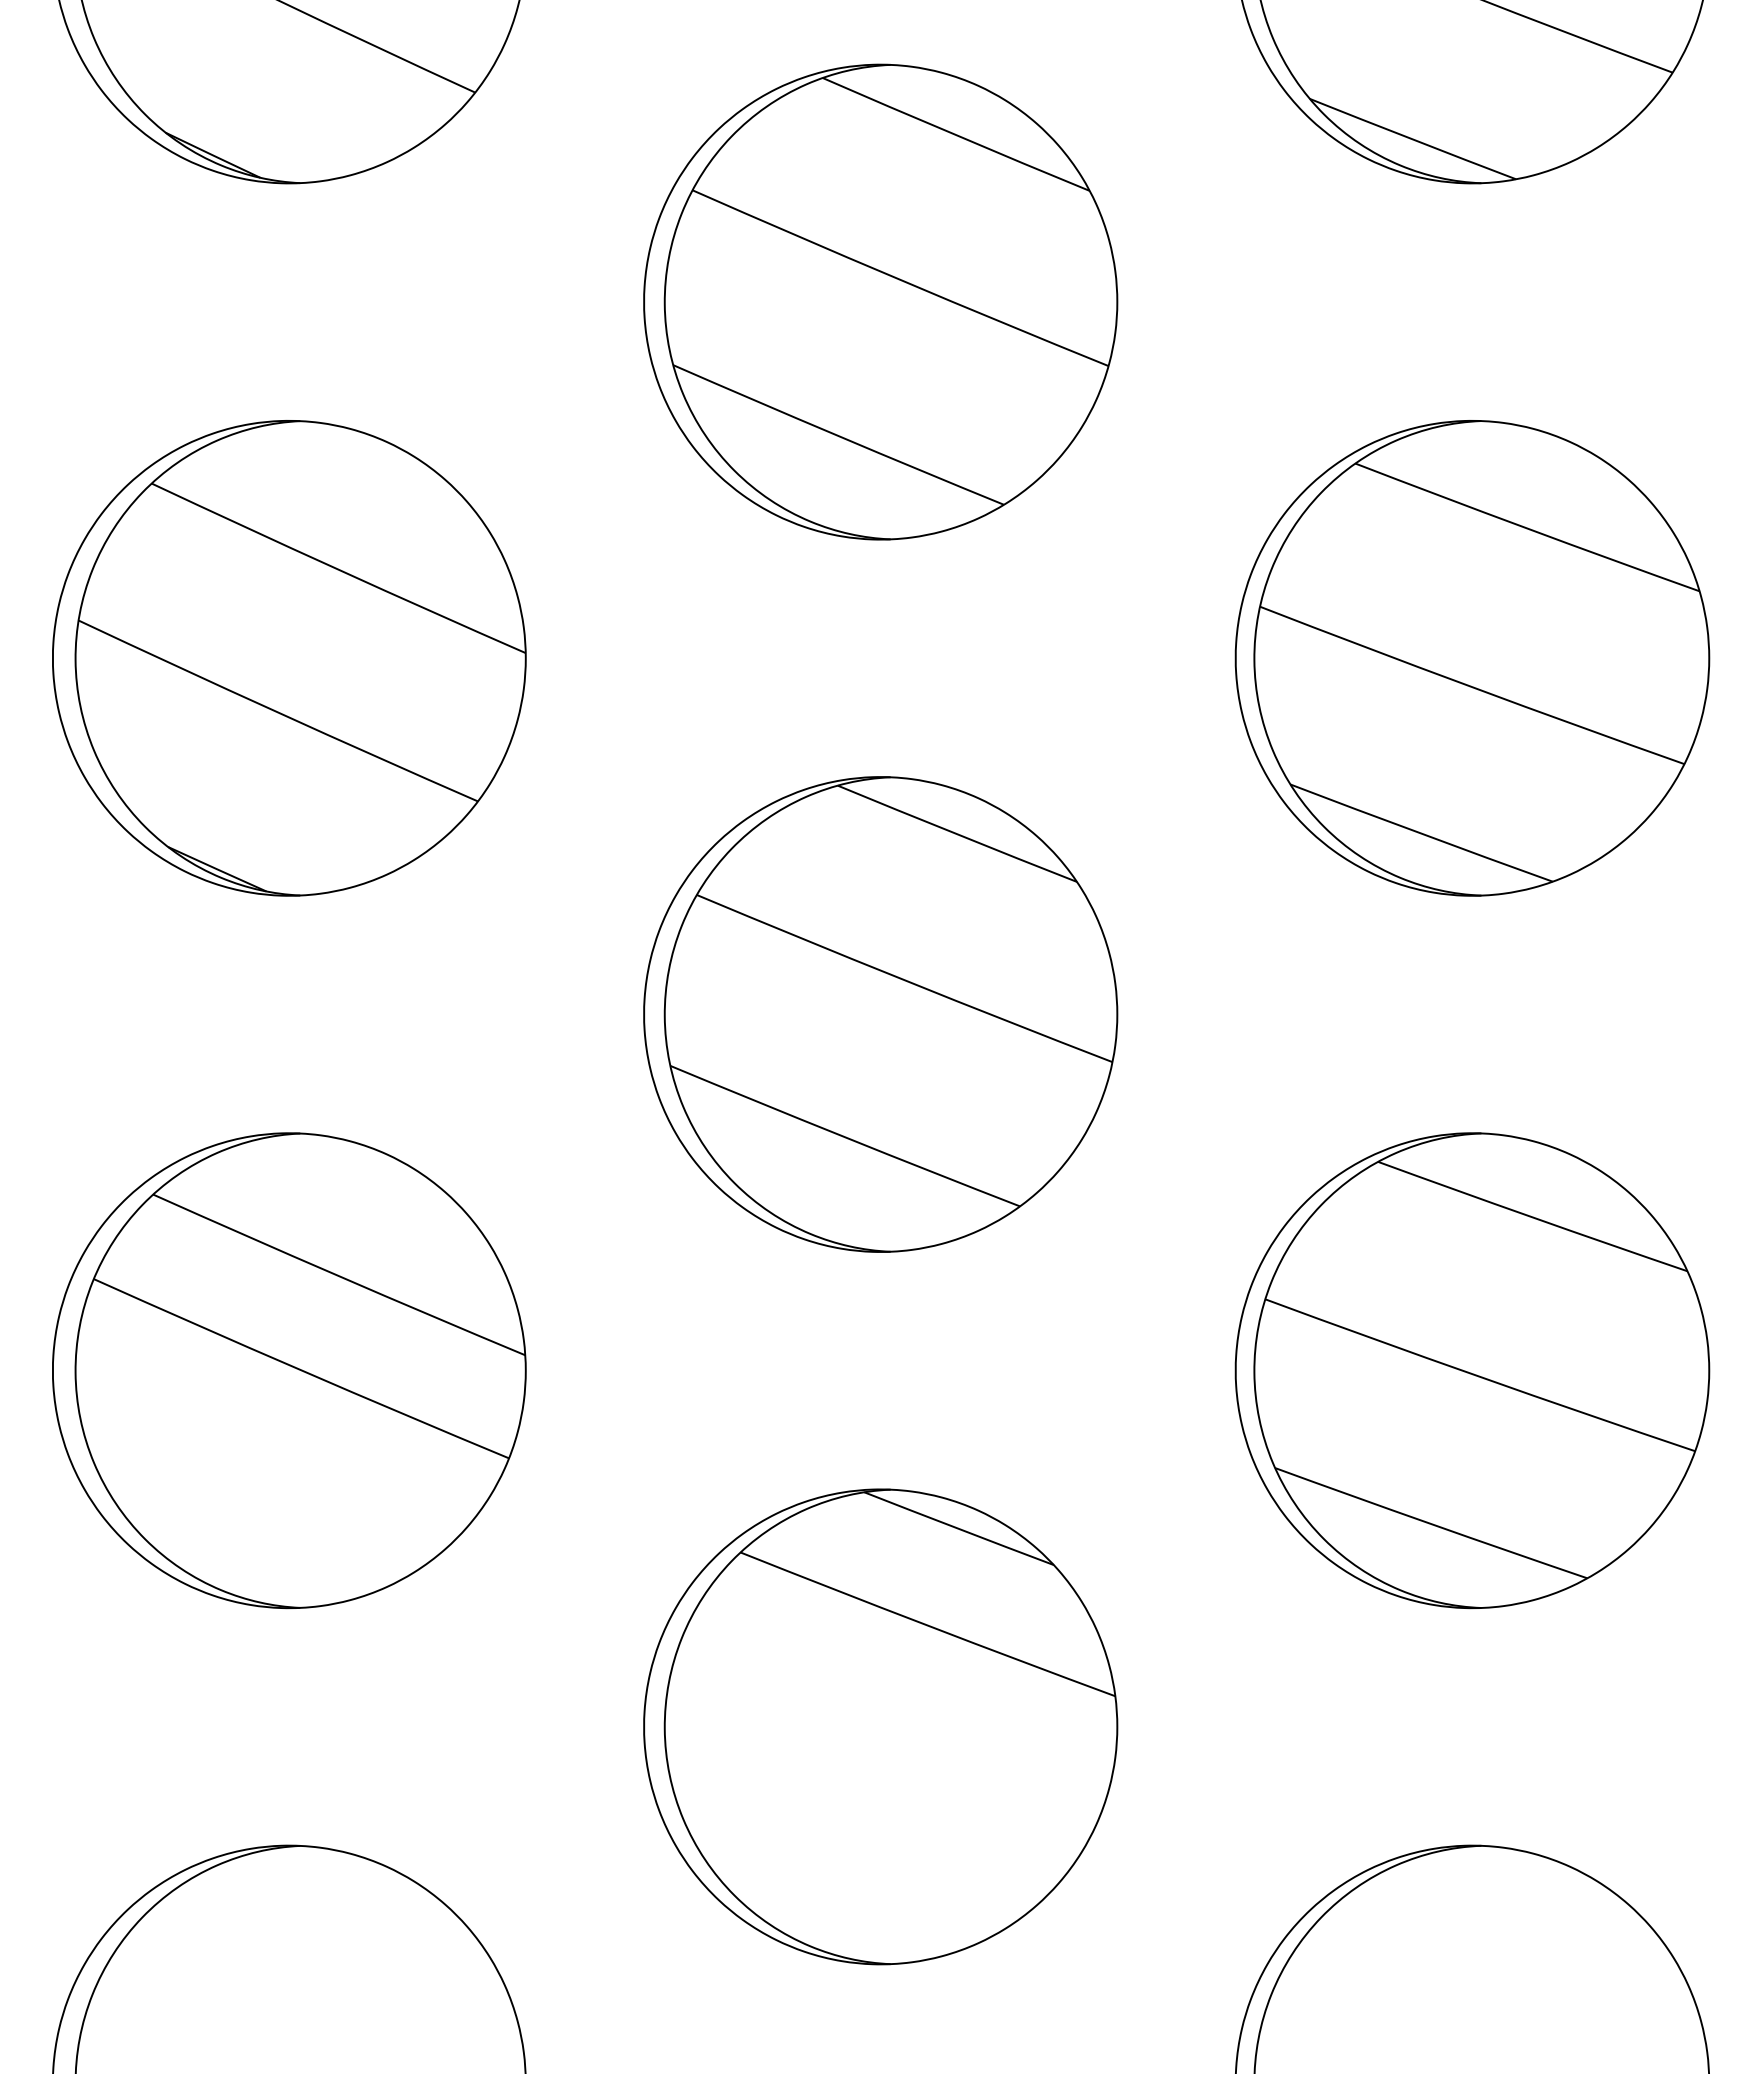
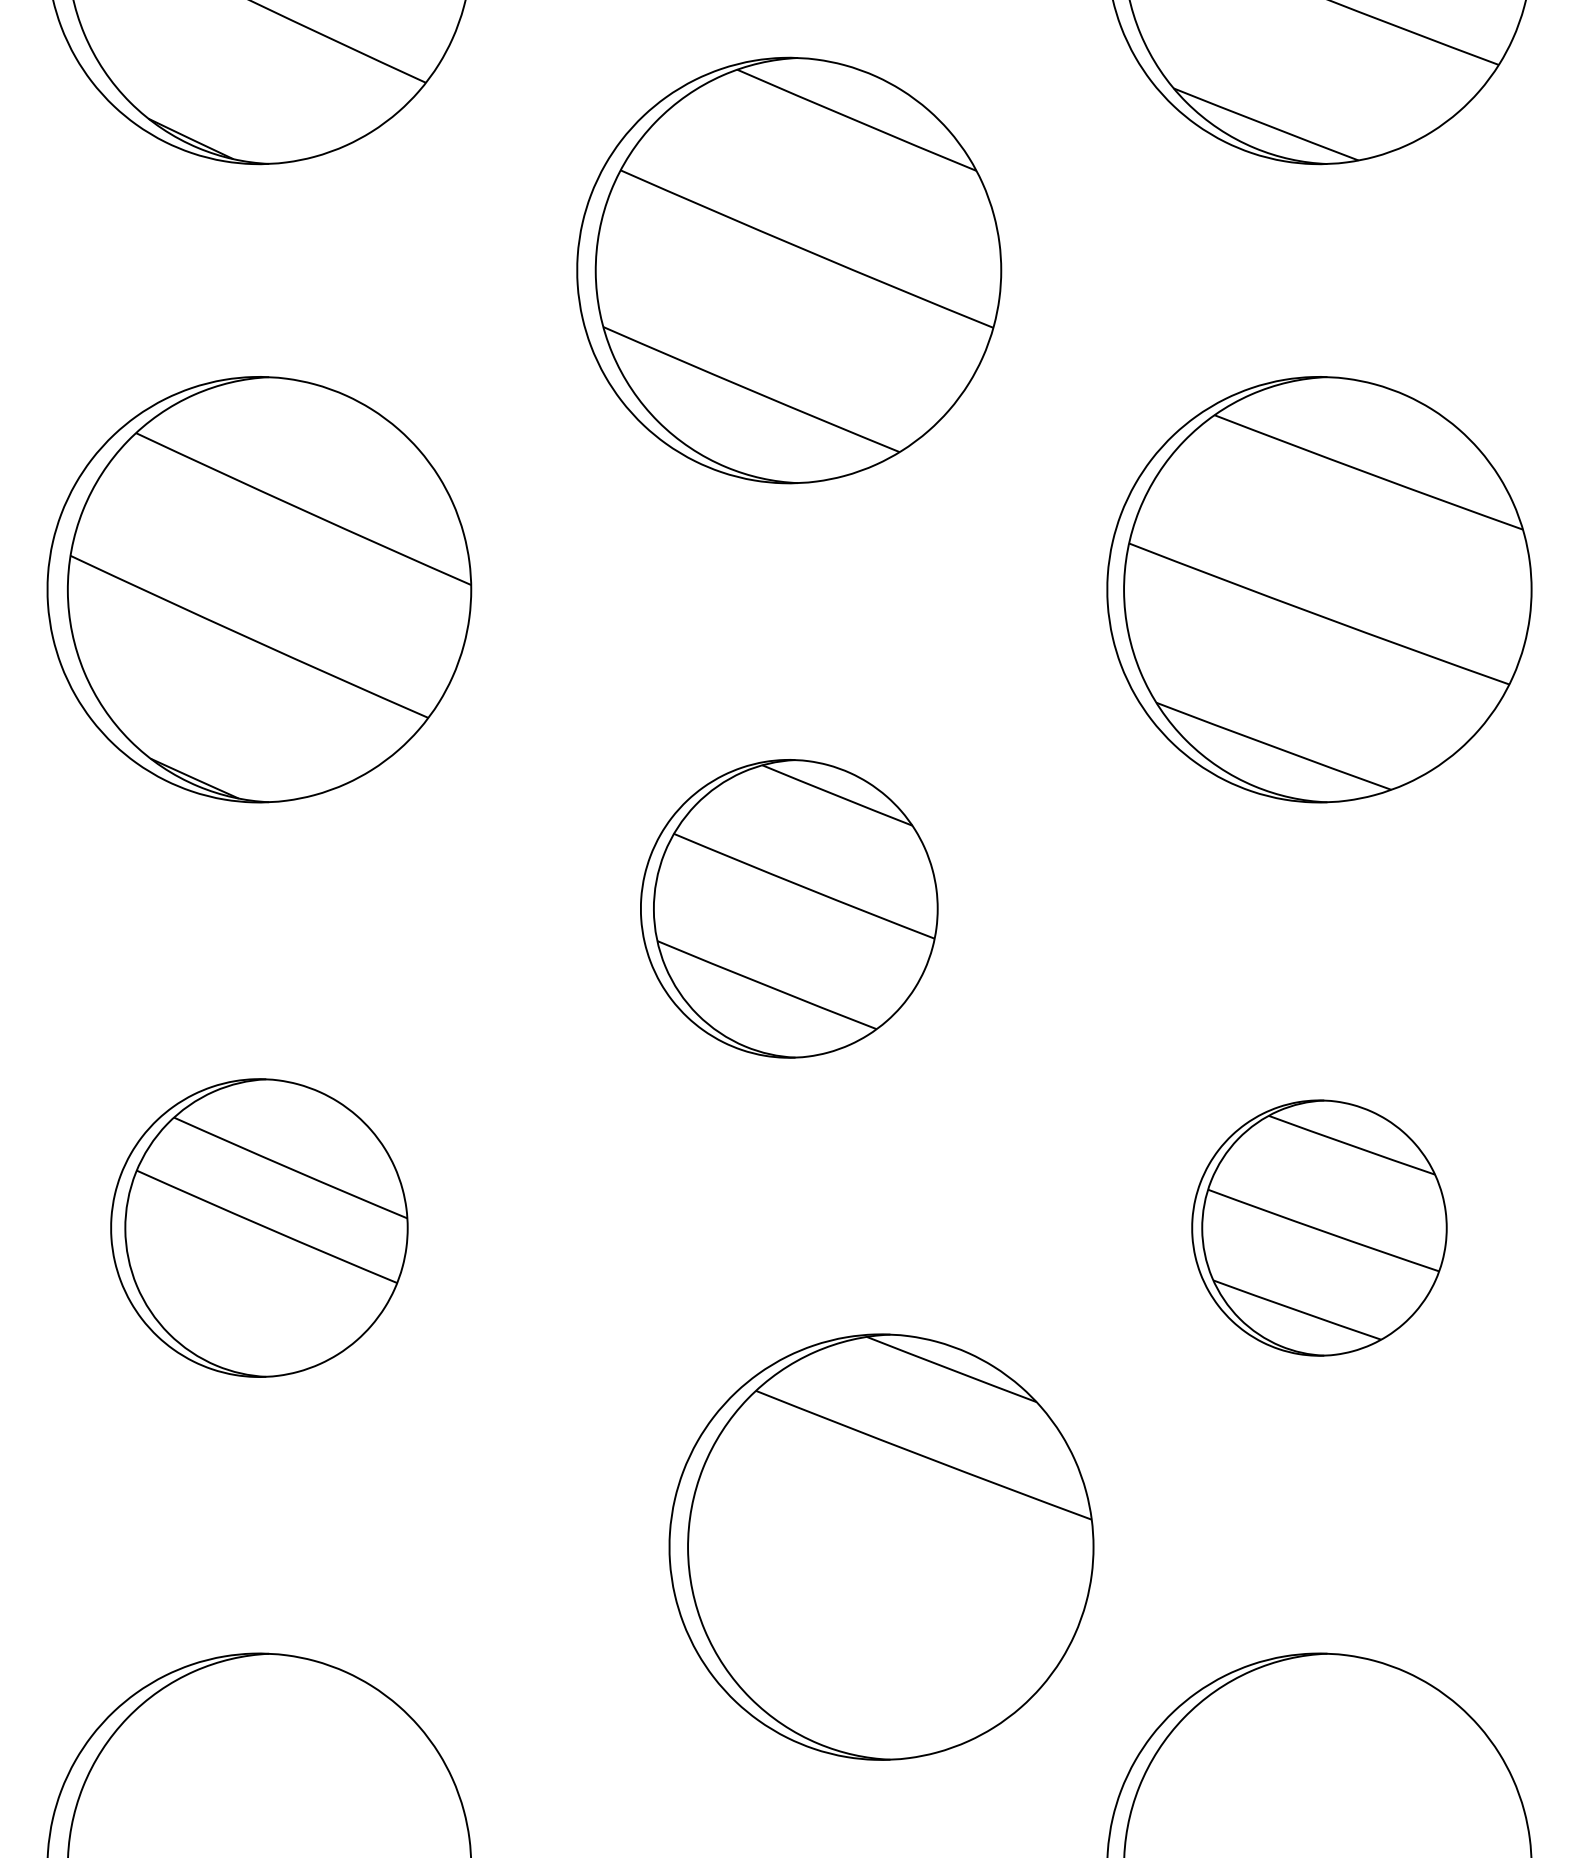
part: (880, 1014) -> (789, 908), size x0.7
part: (289, 1370) -> (259, 1227), size x0.7
part: (1472, 1370) -> (1319, 1227), size x0.6
part: (880, 1726) -> (881, 1546), moved

